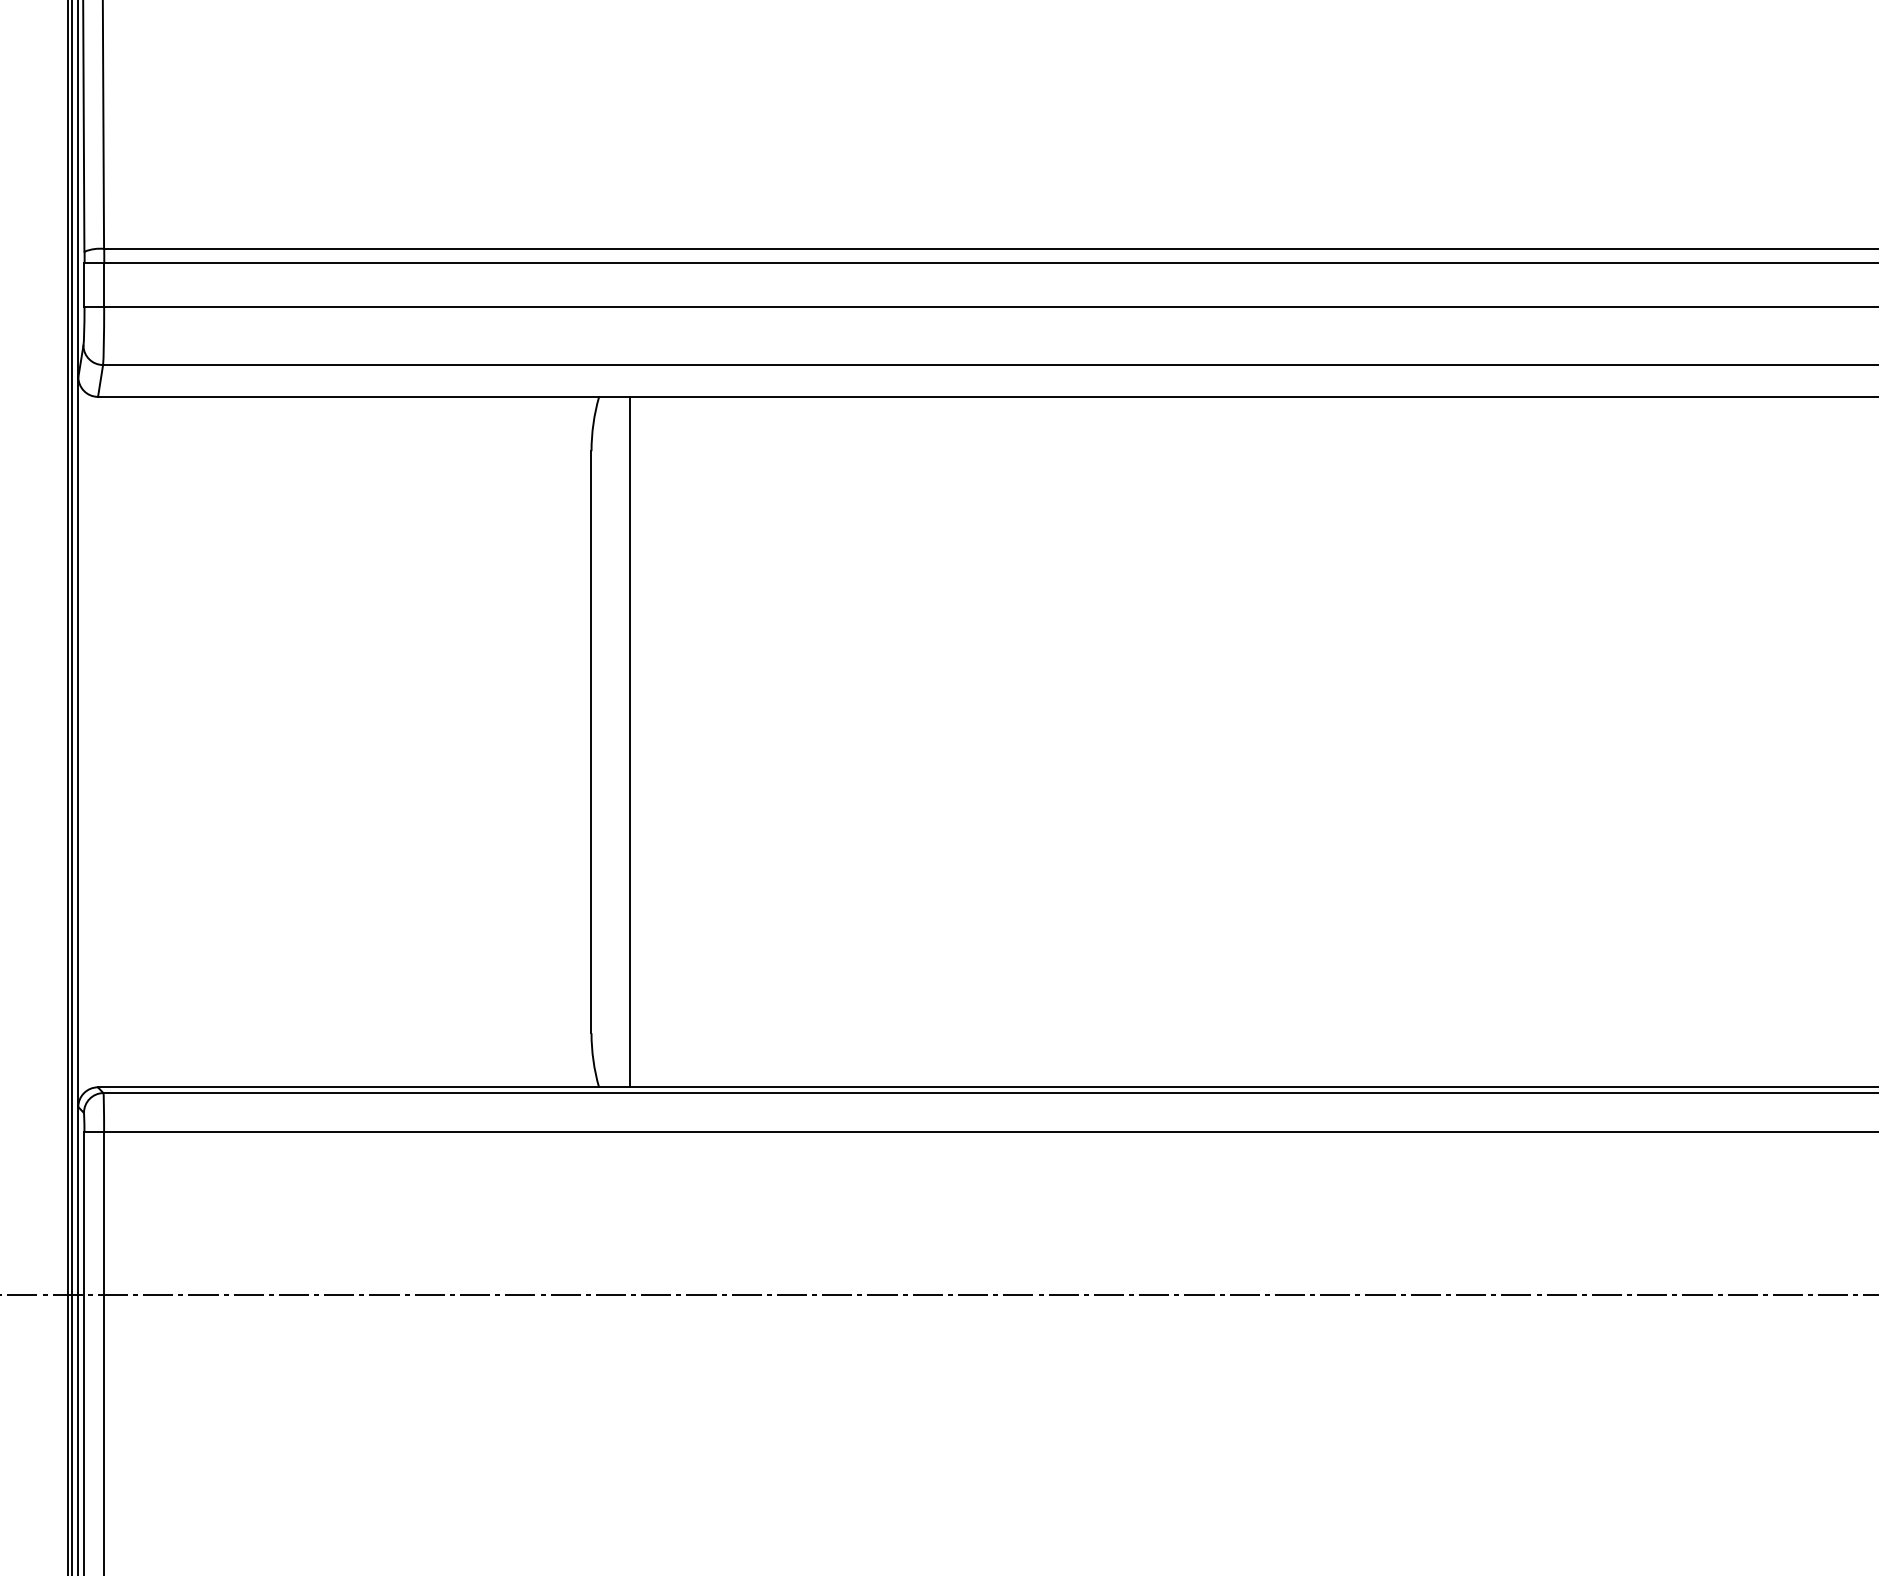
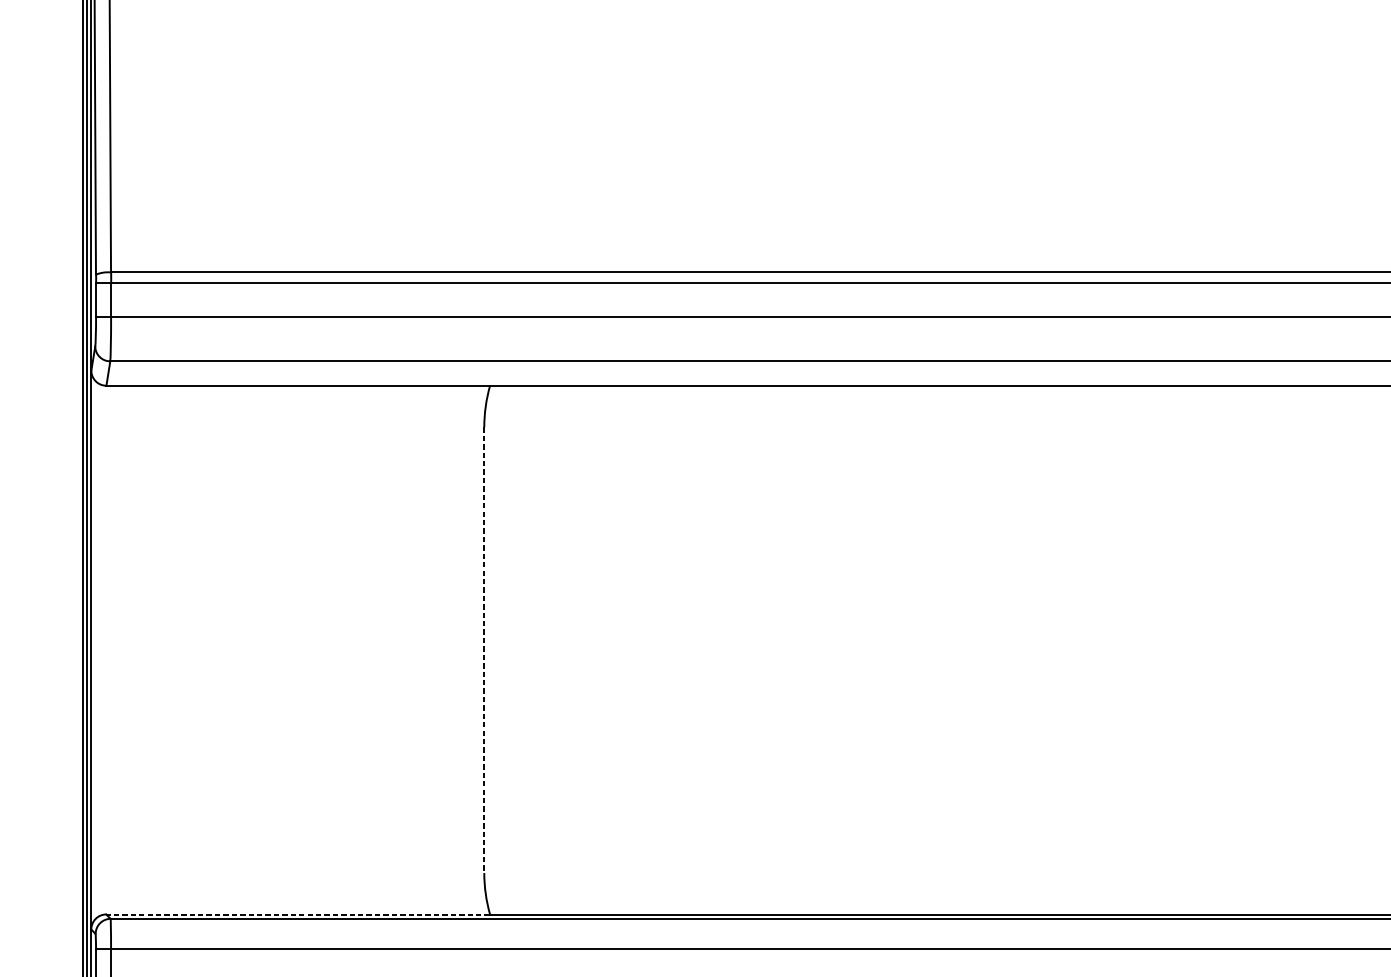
line: (630, 741) -> (514, 649), removed
line: (591, 742) -> (484, 650), solid -> dashed
line: (347, 1087) -> (297, 914), solid -> dashed

